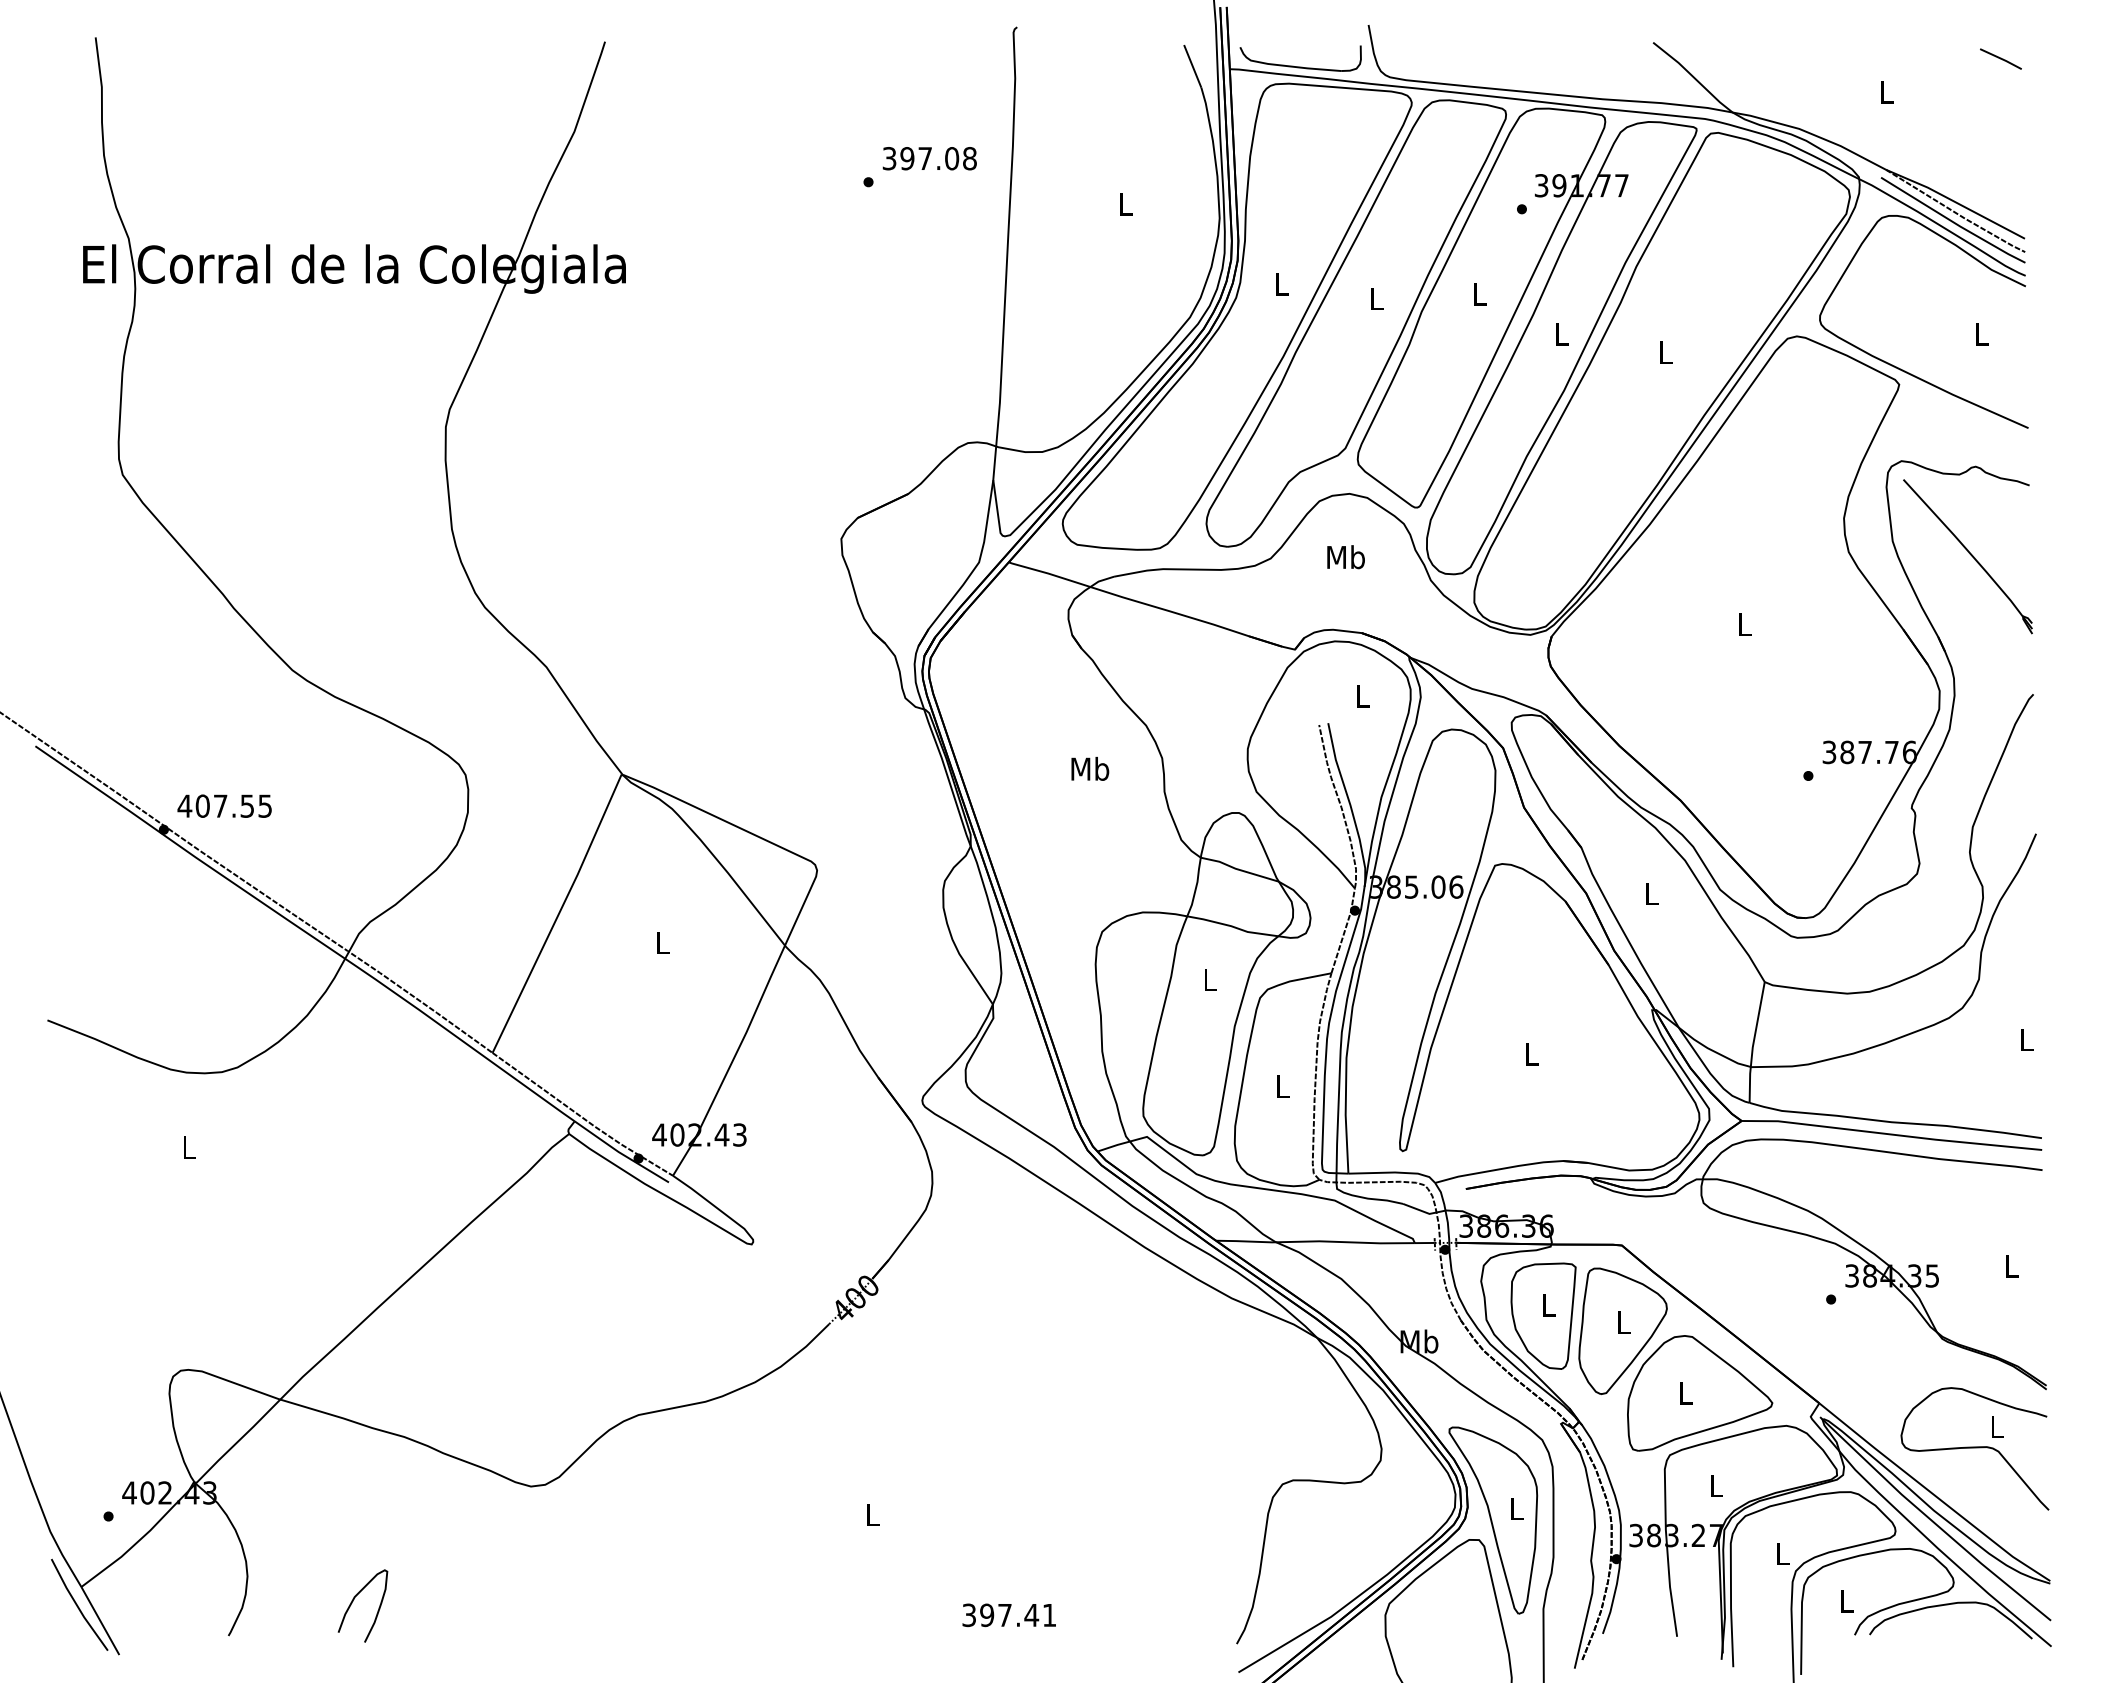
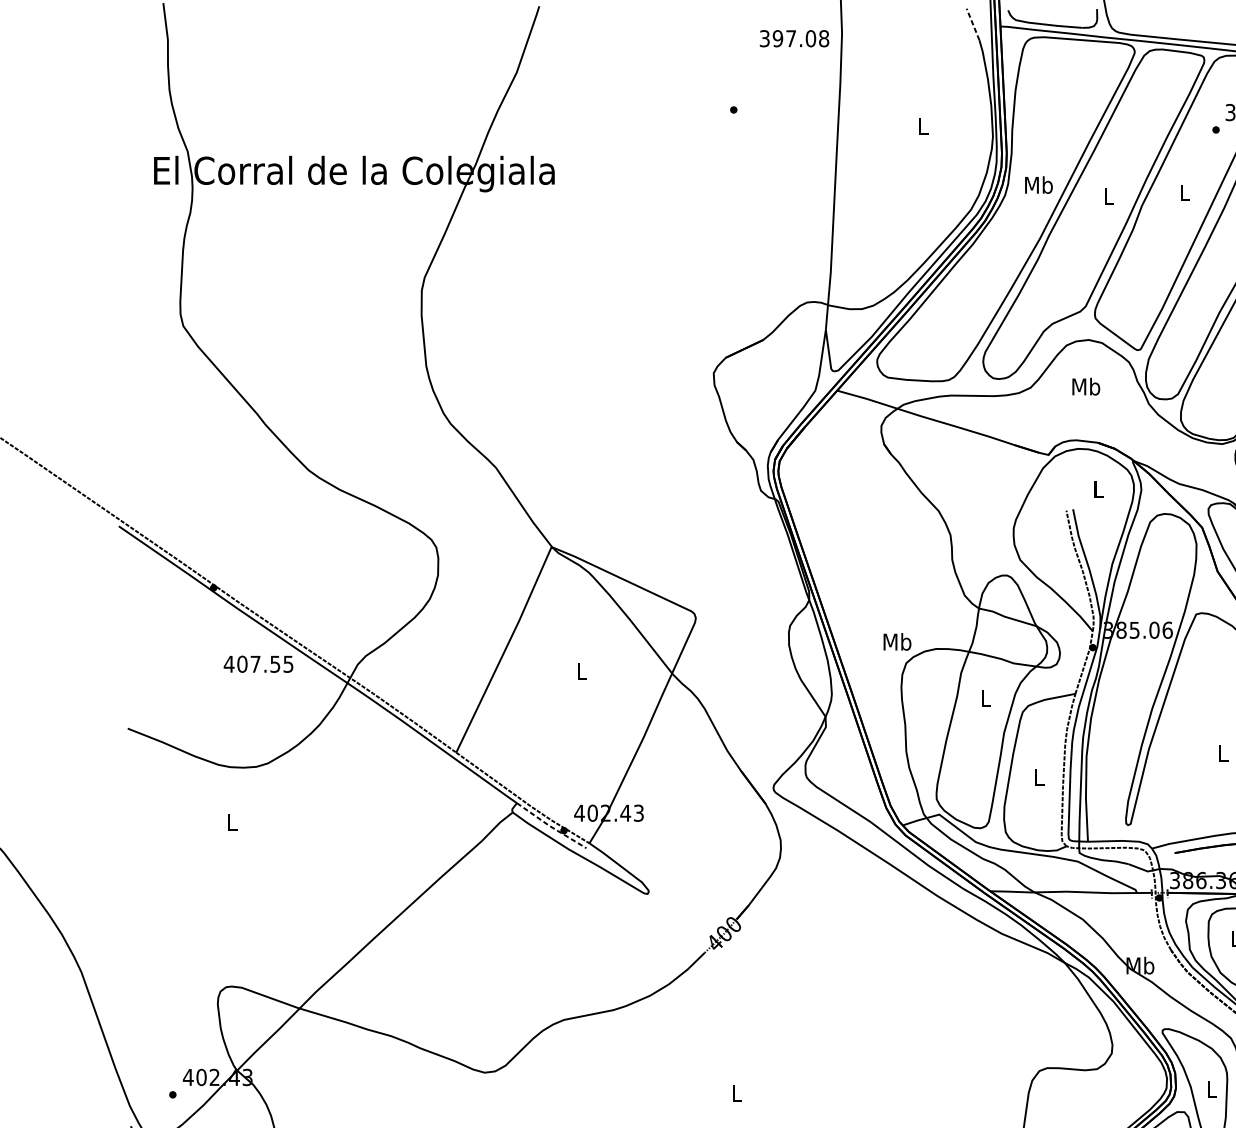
line: (1192, 65) -> (972, 23), solid -> dashed
text: (929, 158) -> (794, 38), moved
text: (1281, 283) -> (1038, 184), L -> Mb
text: (1090, 768) -> (897, 641), moved
text: (224, 805) -> (258, 663), moved
line: (620, 1153) -> (550, 826), solid -> dashed

